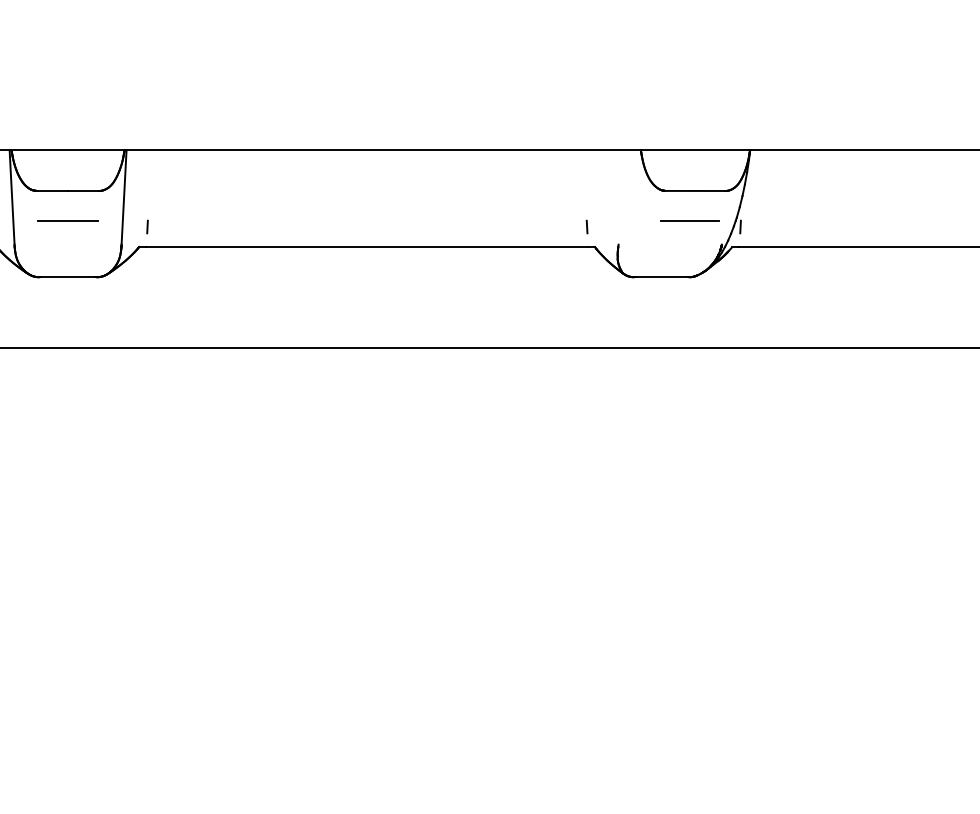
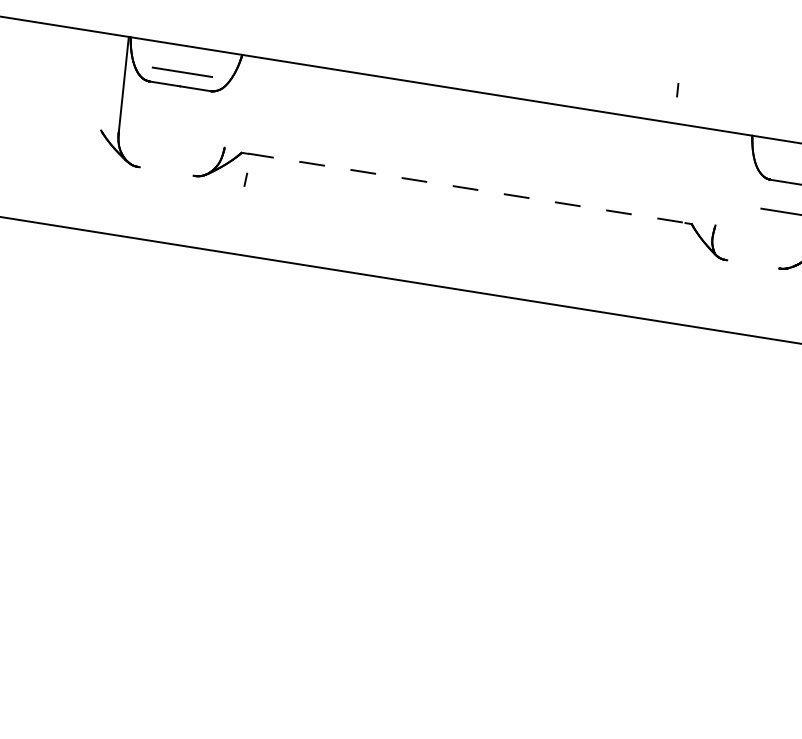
line: (123, 197) -> (233, 101), removed
line: (67, 220) -> (181, 71), moved
line: (147, 226) -> (245, 179), moved
line: (586, 226) -> (677, 89), moved
line: (367, 246) -> (467, 188), solid -> dashed
line: (67, 277) -> (166, 171), removed
line: (661, 277) -> (752, 264), removed

